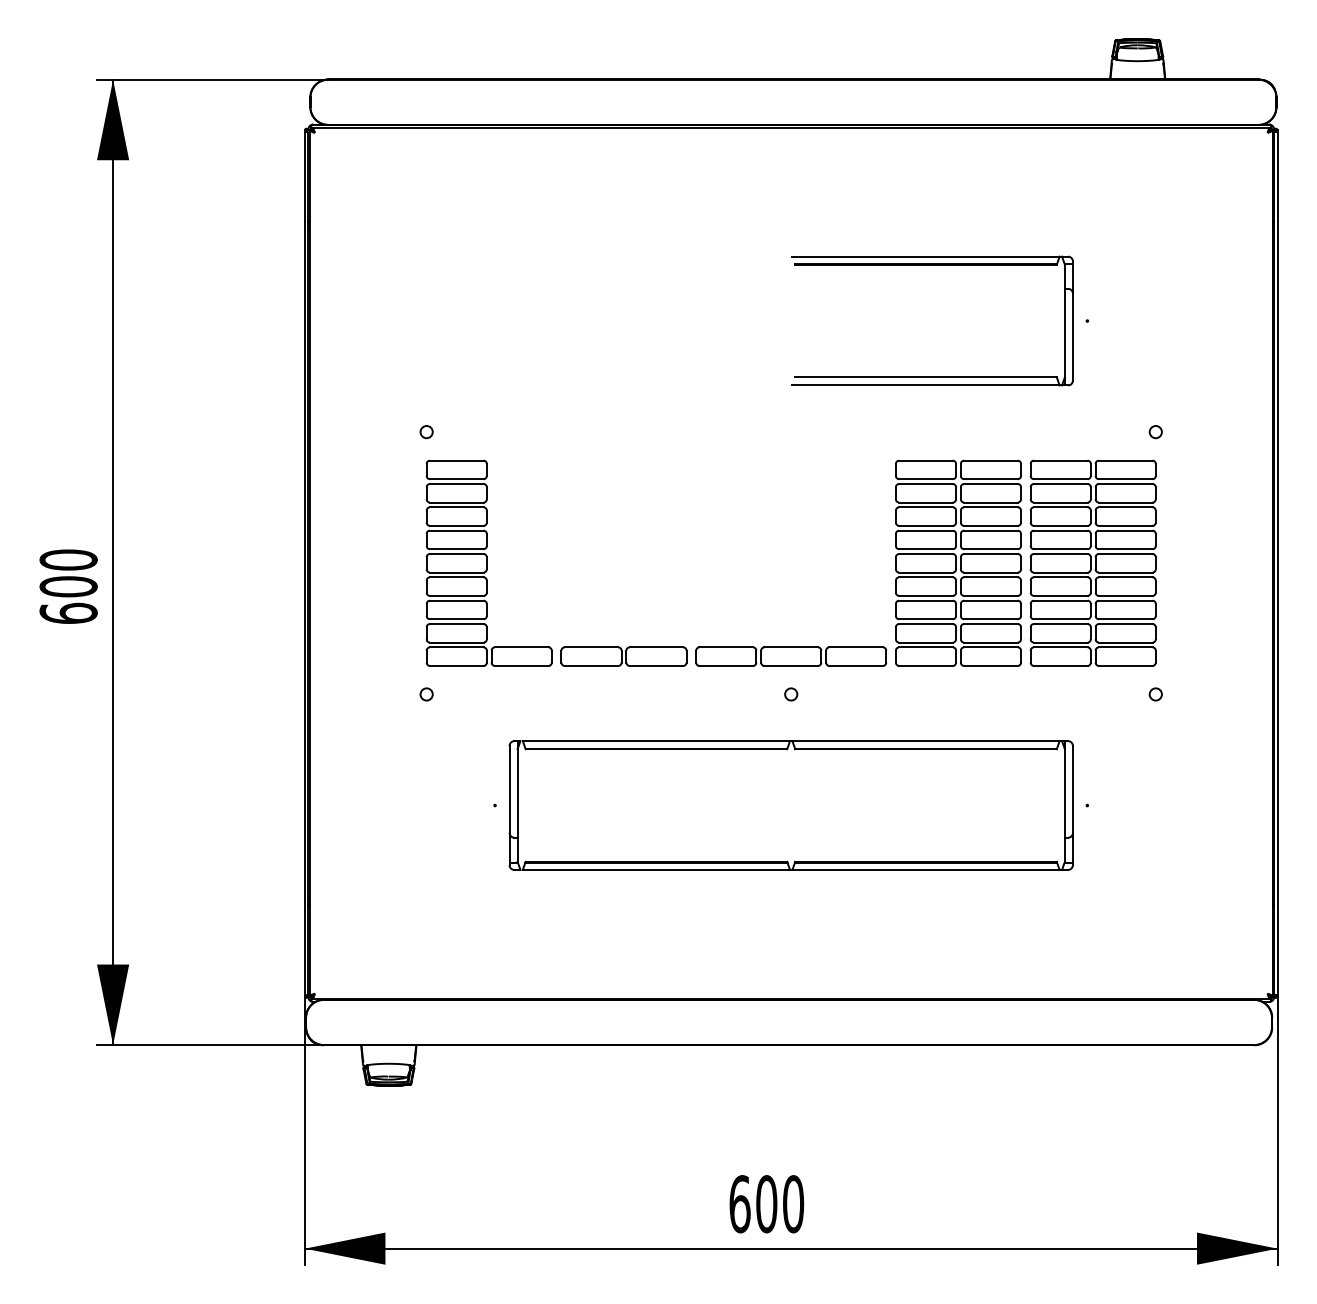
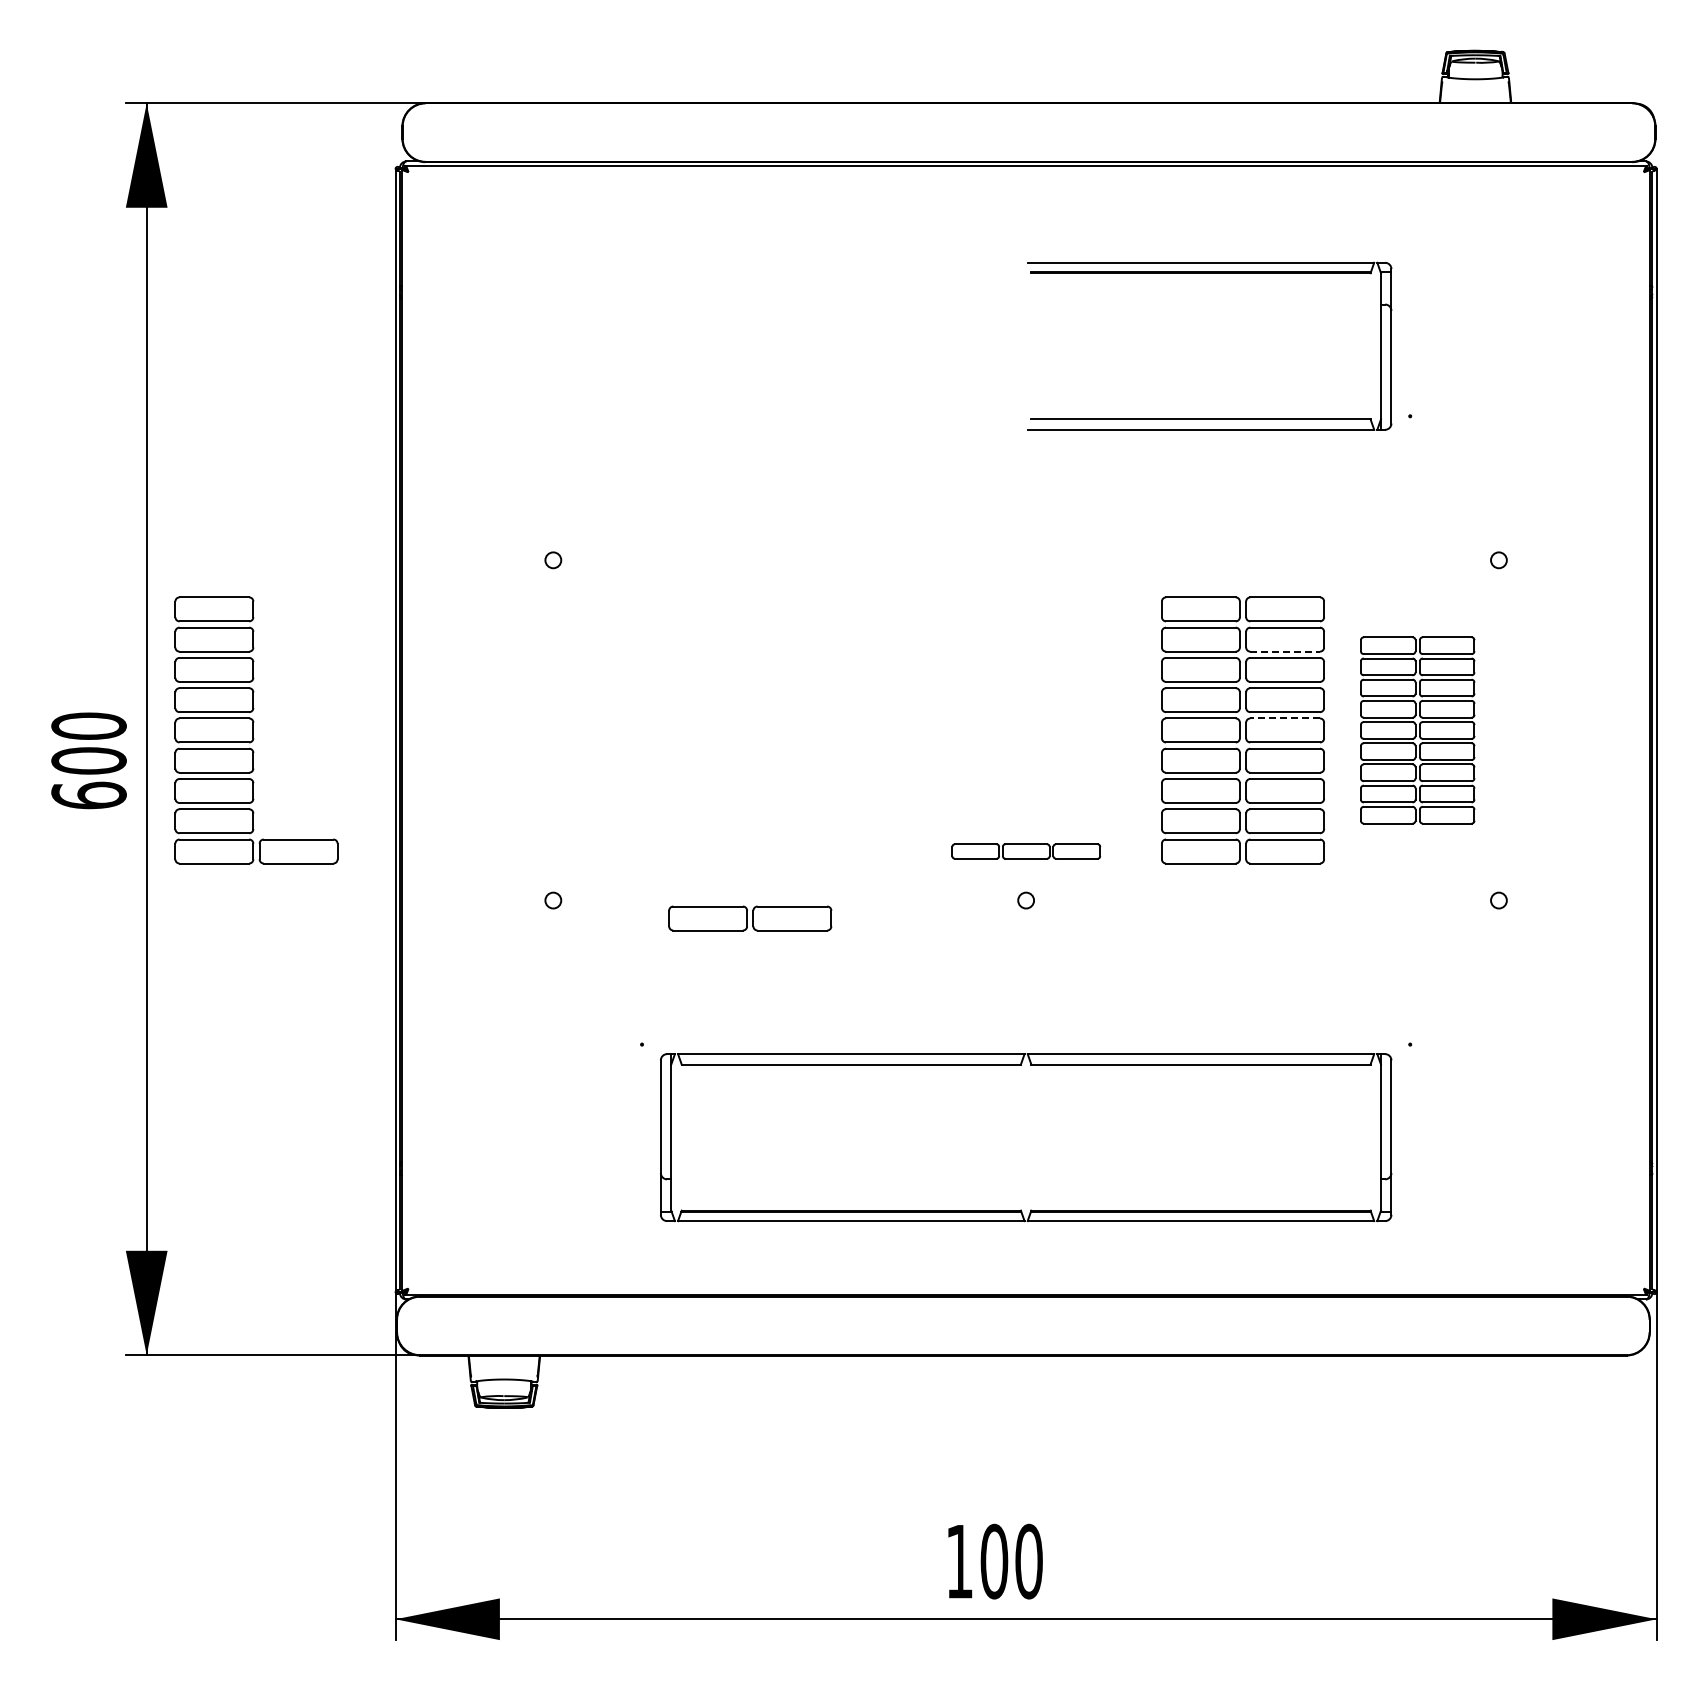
part: (932, 264) -> (1209, 273), moved
line: (991, 502) -> (1285, 651), solid -> dashed
line: (991, 554) -> (1285, 718), solid -> dashed
part: (489, 563) -> (256, 730), moved
part: (1093, 563) -> (1417, 730), size x0.7
part: (624, 656) -> (750, 918), moved
part: (791, 656) -> (1026, 851), size x0.6
part: (794, 749) -> (1030, 1065), moved
text: (739, 1204) -> (959, 1561), 600 -> 100

